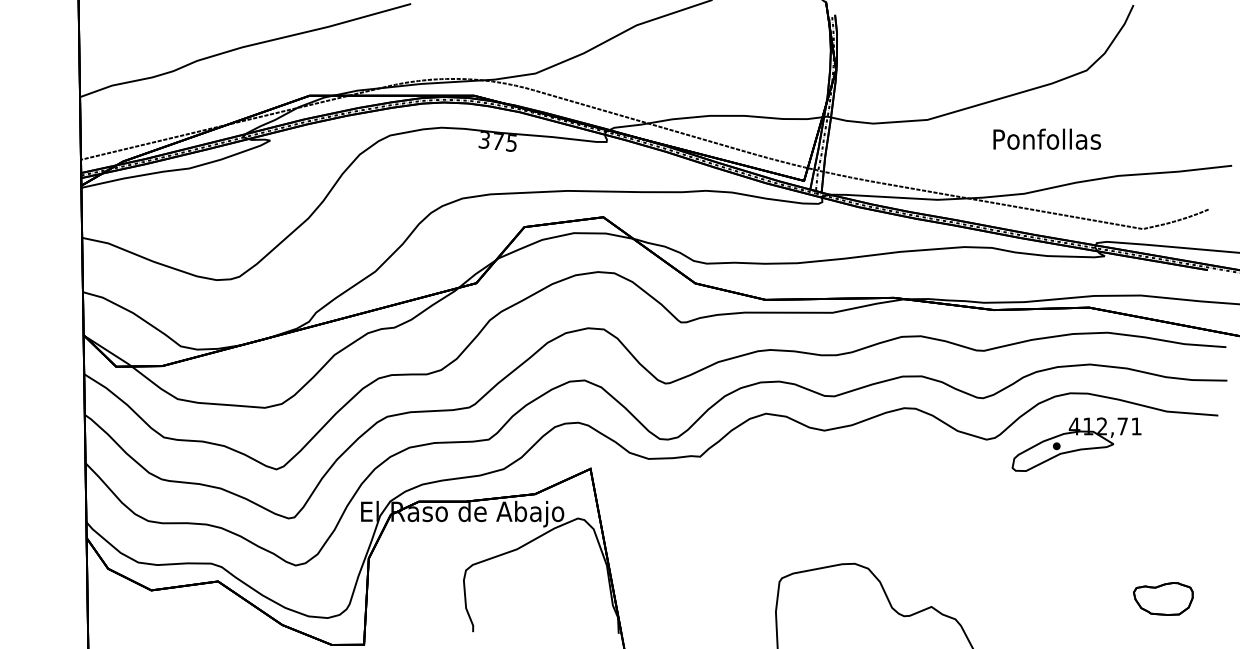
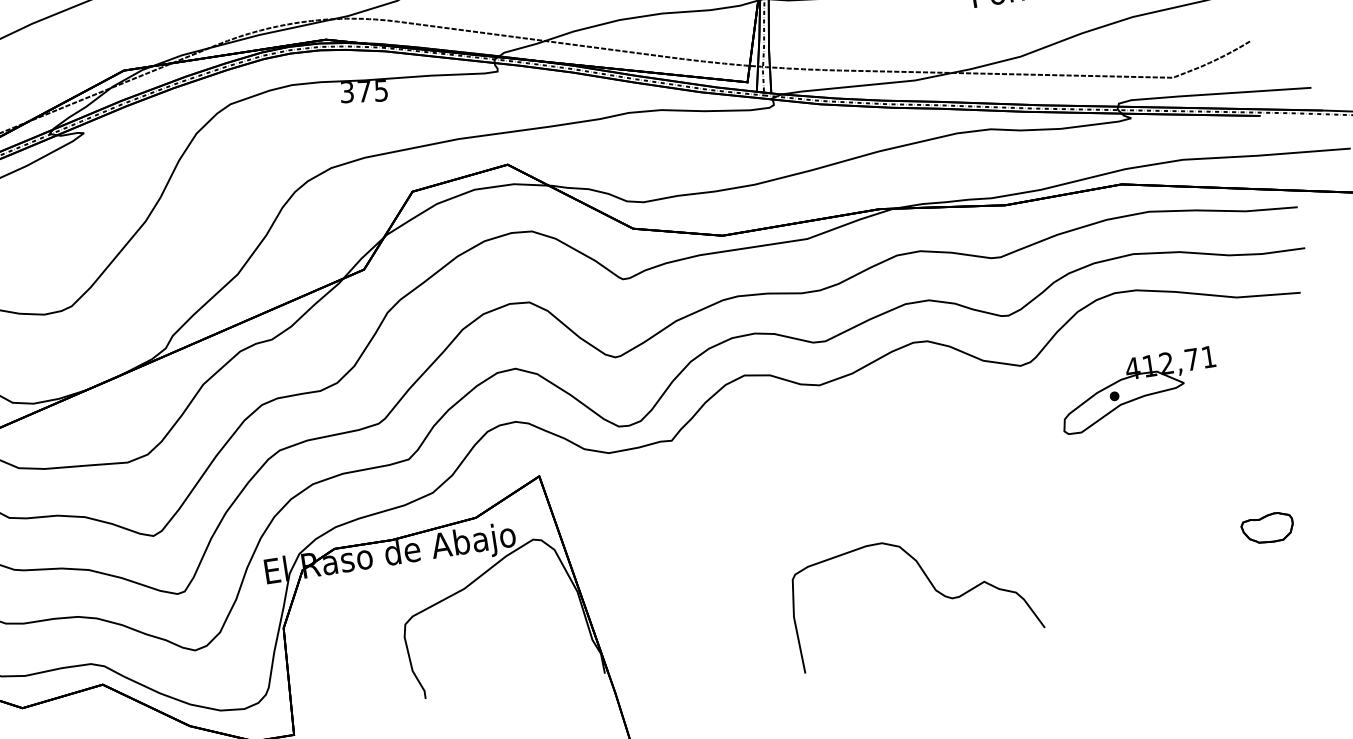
part: (1076, 444) -> (1138, 390), moved
part: (1163, 598) -> (1267, 527), size x0.7

